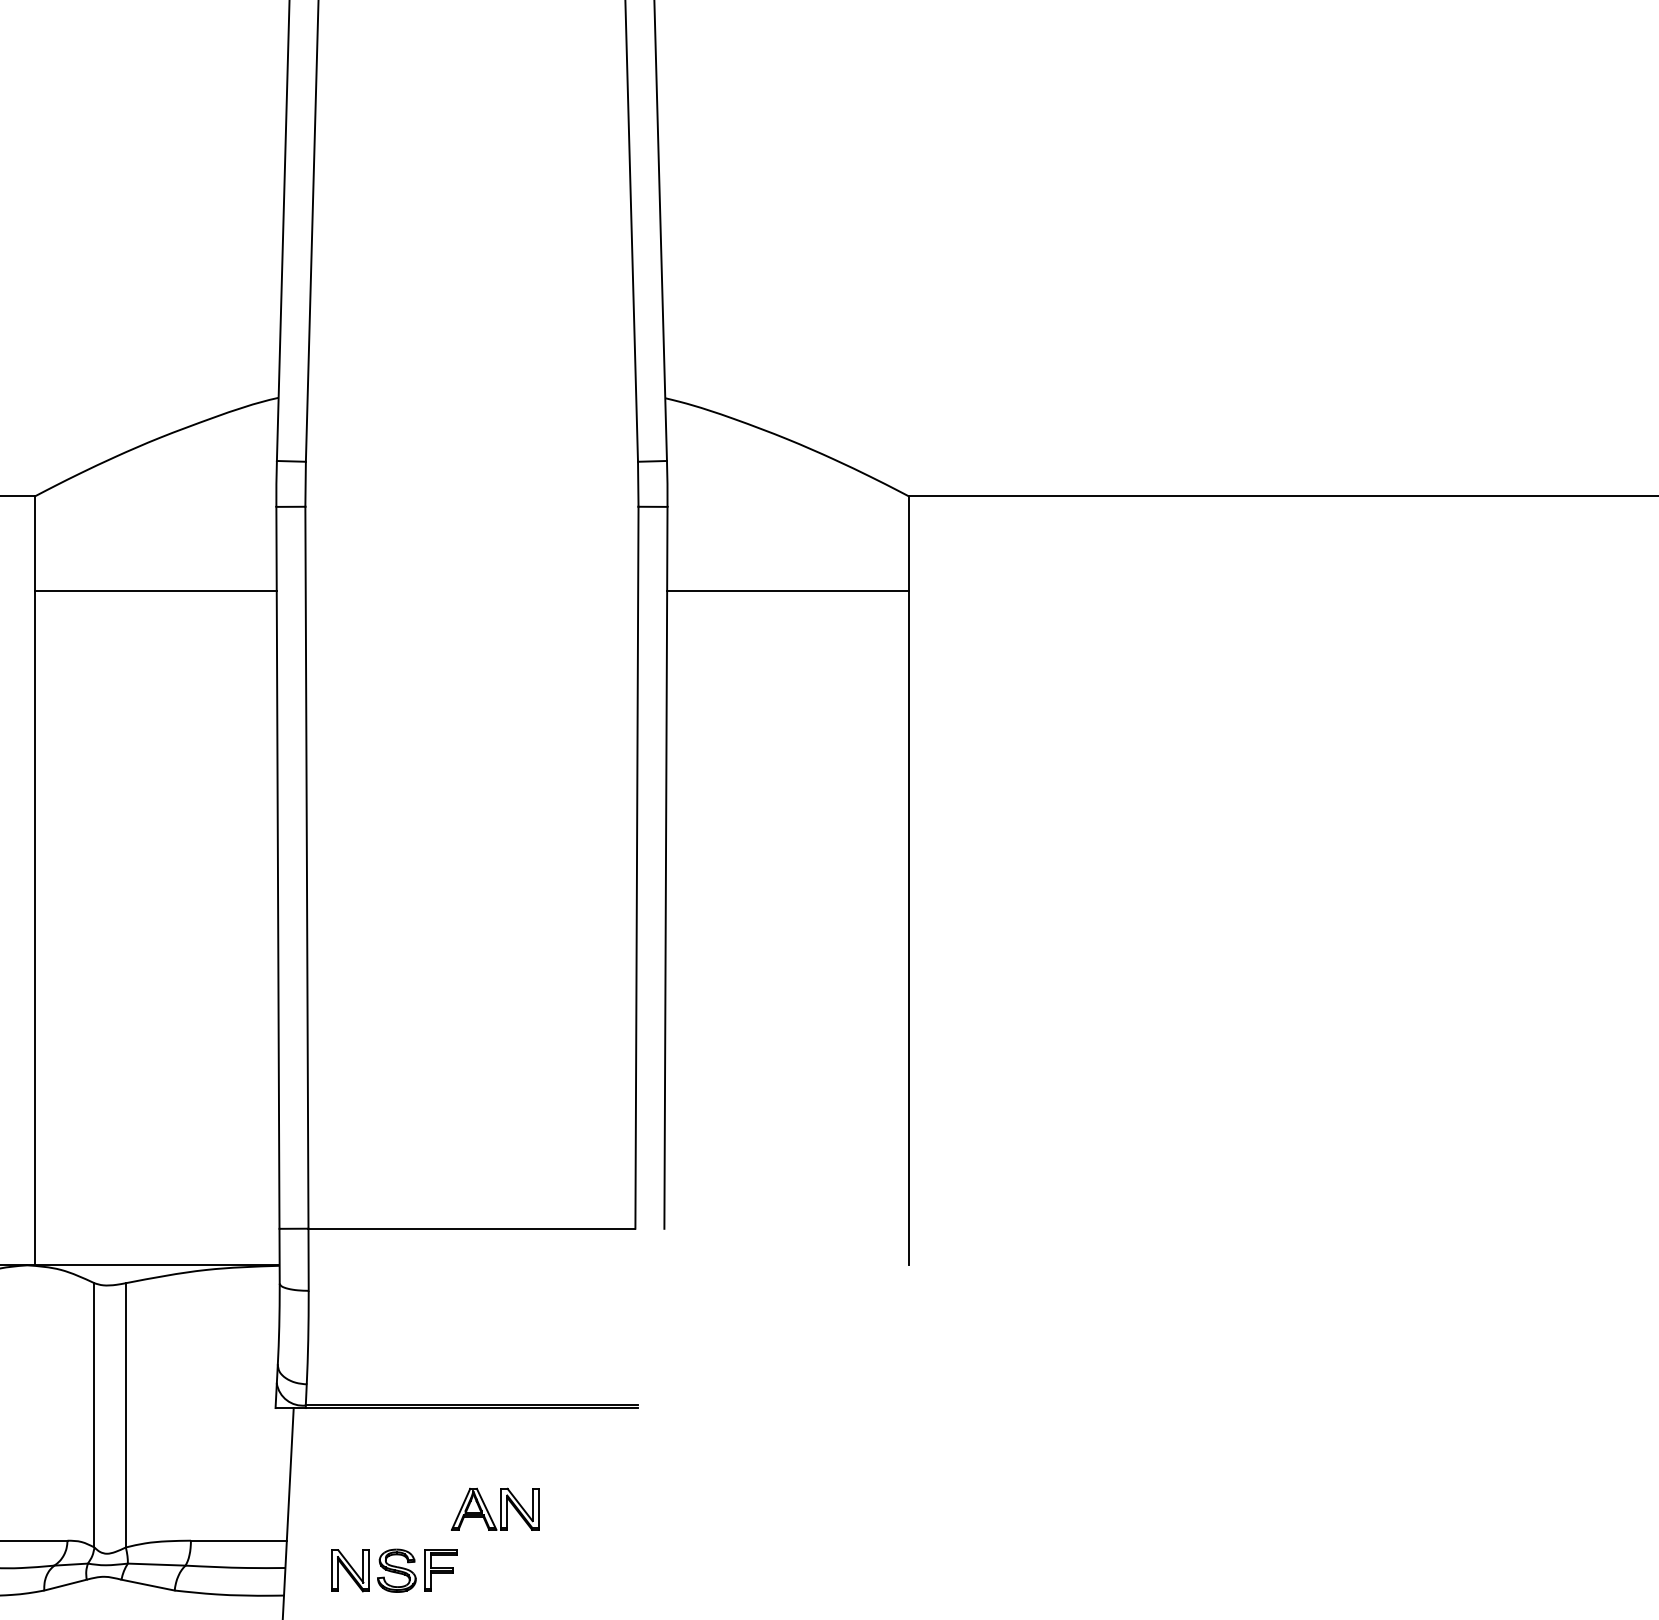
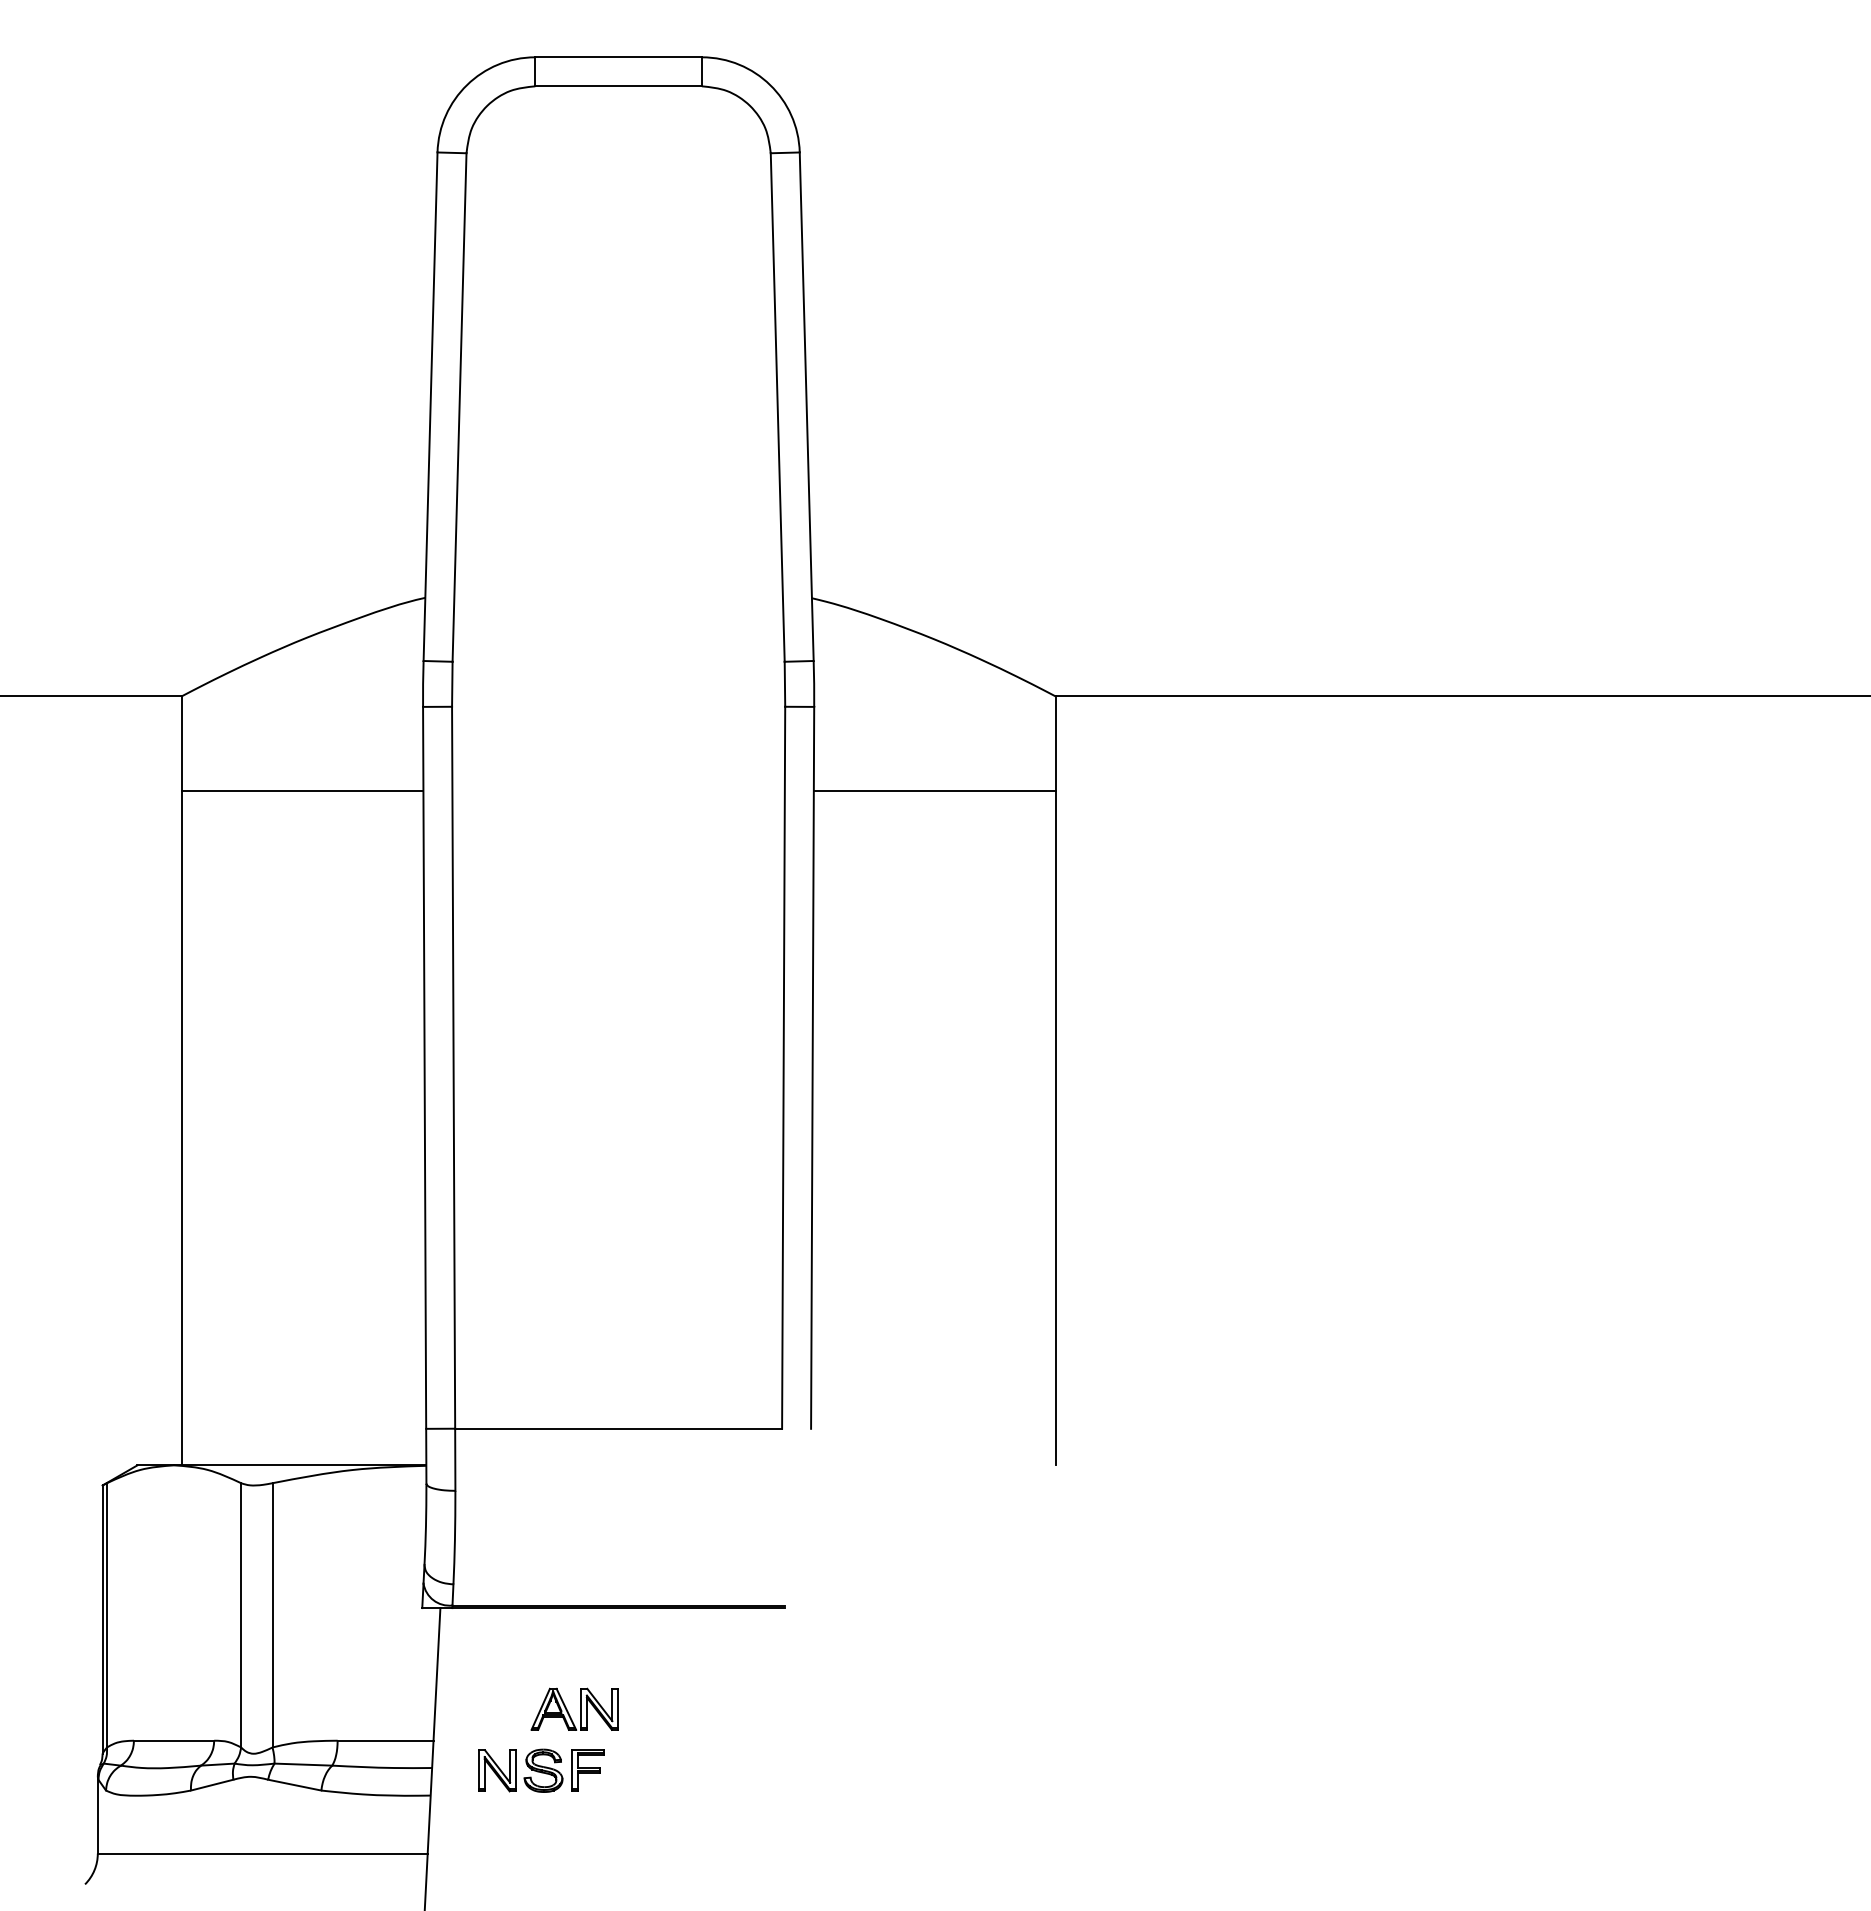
part: (494, 1508) -> (574, 1708), moved

